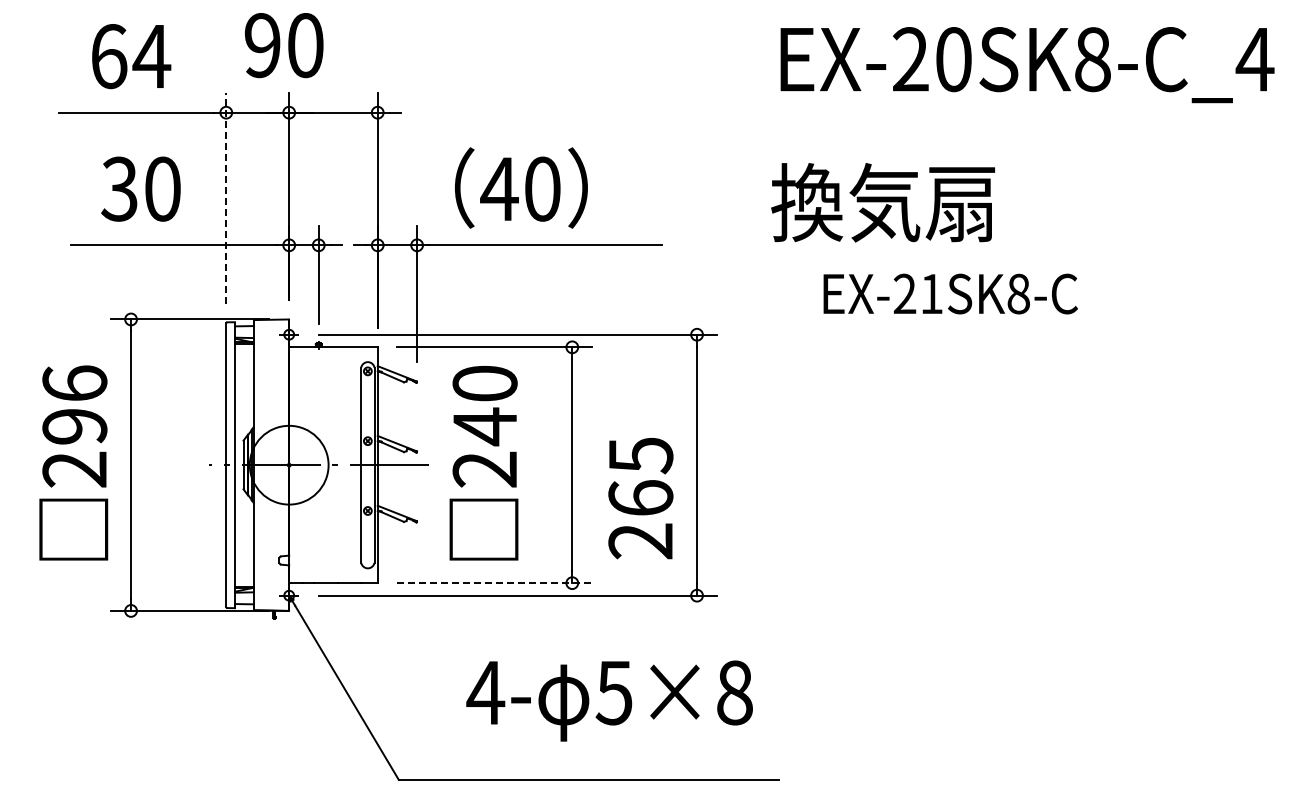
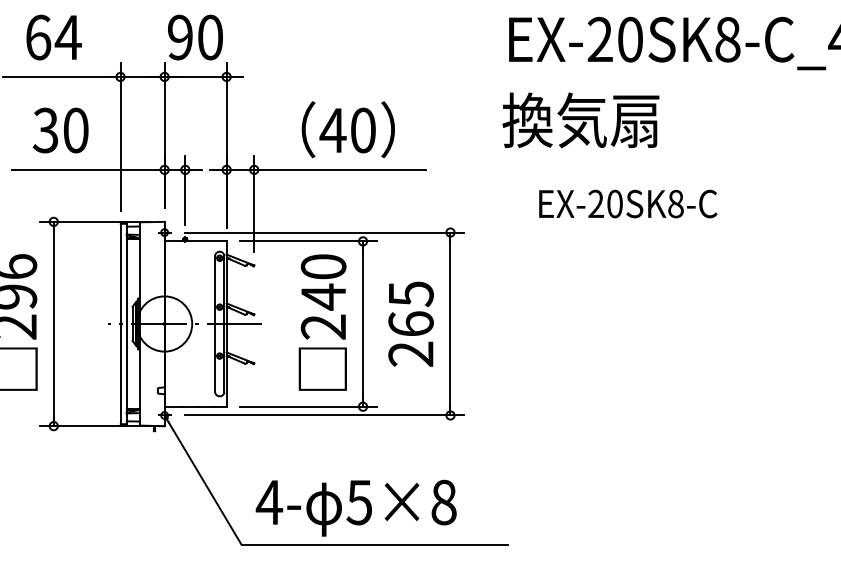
text: (284, 45) -> (195, 37), moved
text: (521, 187) -> (348, 129), moved
line: (226, 197) -> (120, 136), dashed -> solid
text: (882, 202) -> (580, 120), moved
text: (931, 293) -> (614, 203), EX-21SK8-C -> EX-20SK8-C
text: (483, 463) -> (322, 322), moved
text: (640, 498) -> (410, 324), moved
line: (495, 583) -> (309, 406), dashed -> solid
text: (609, 700) -> (356, 507), moved

